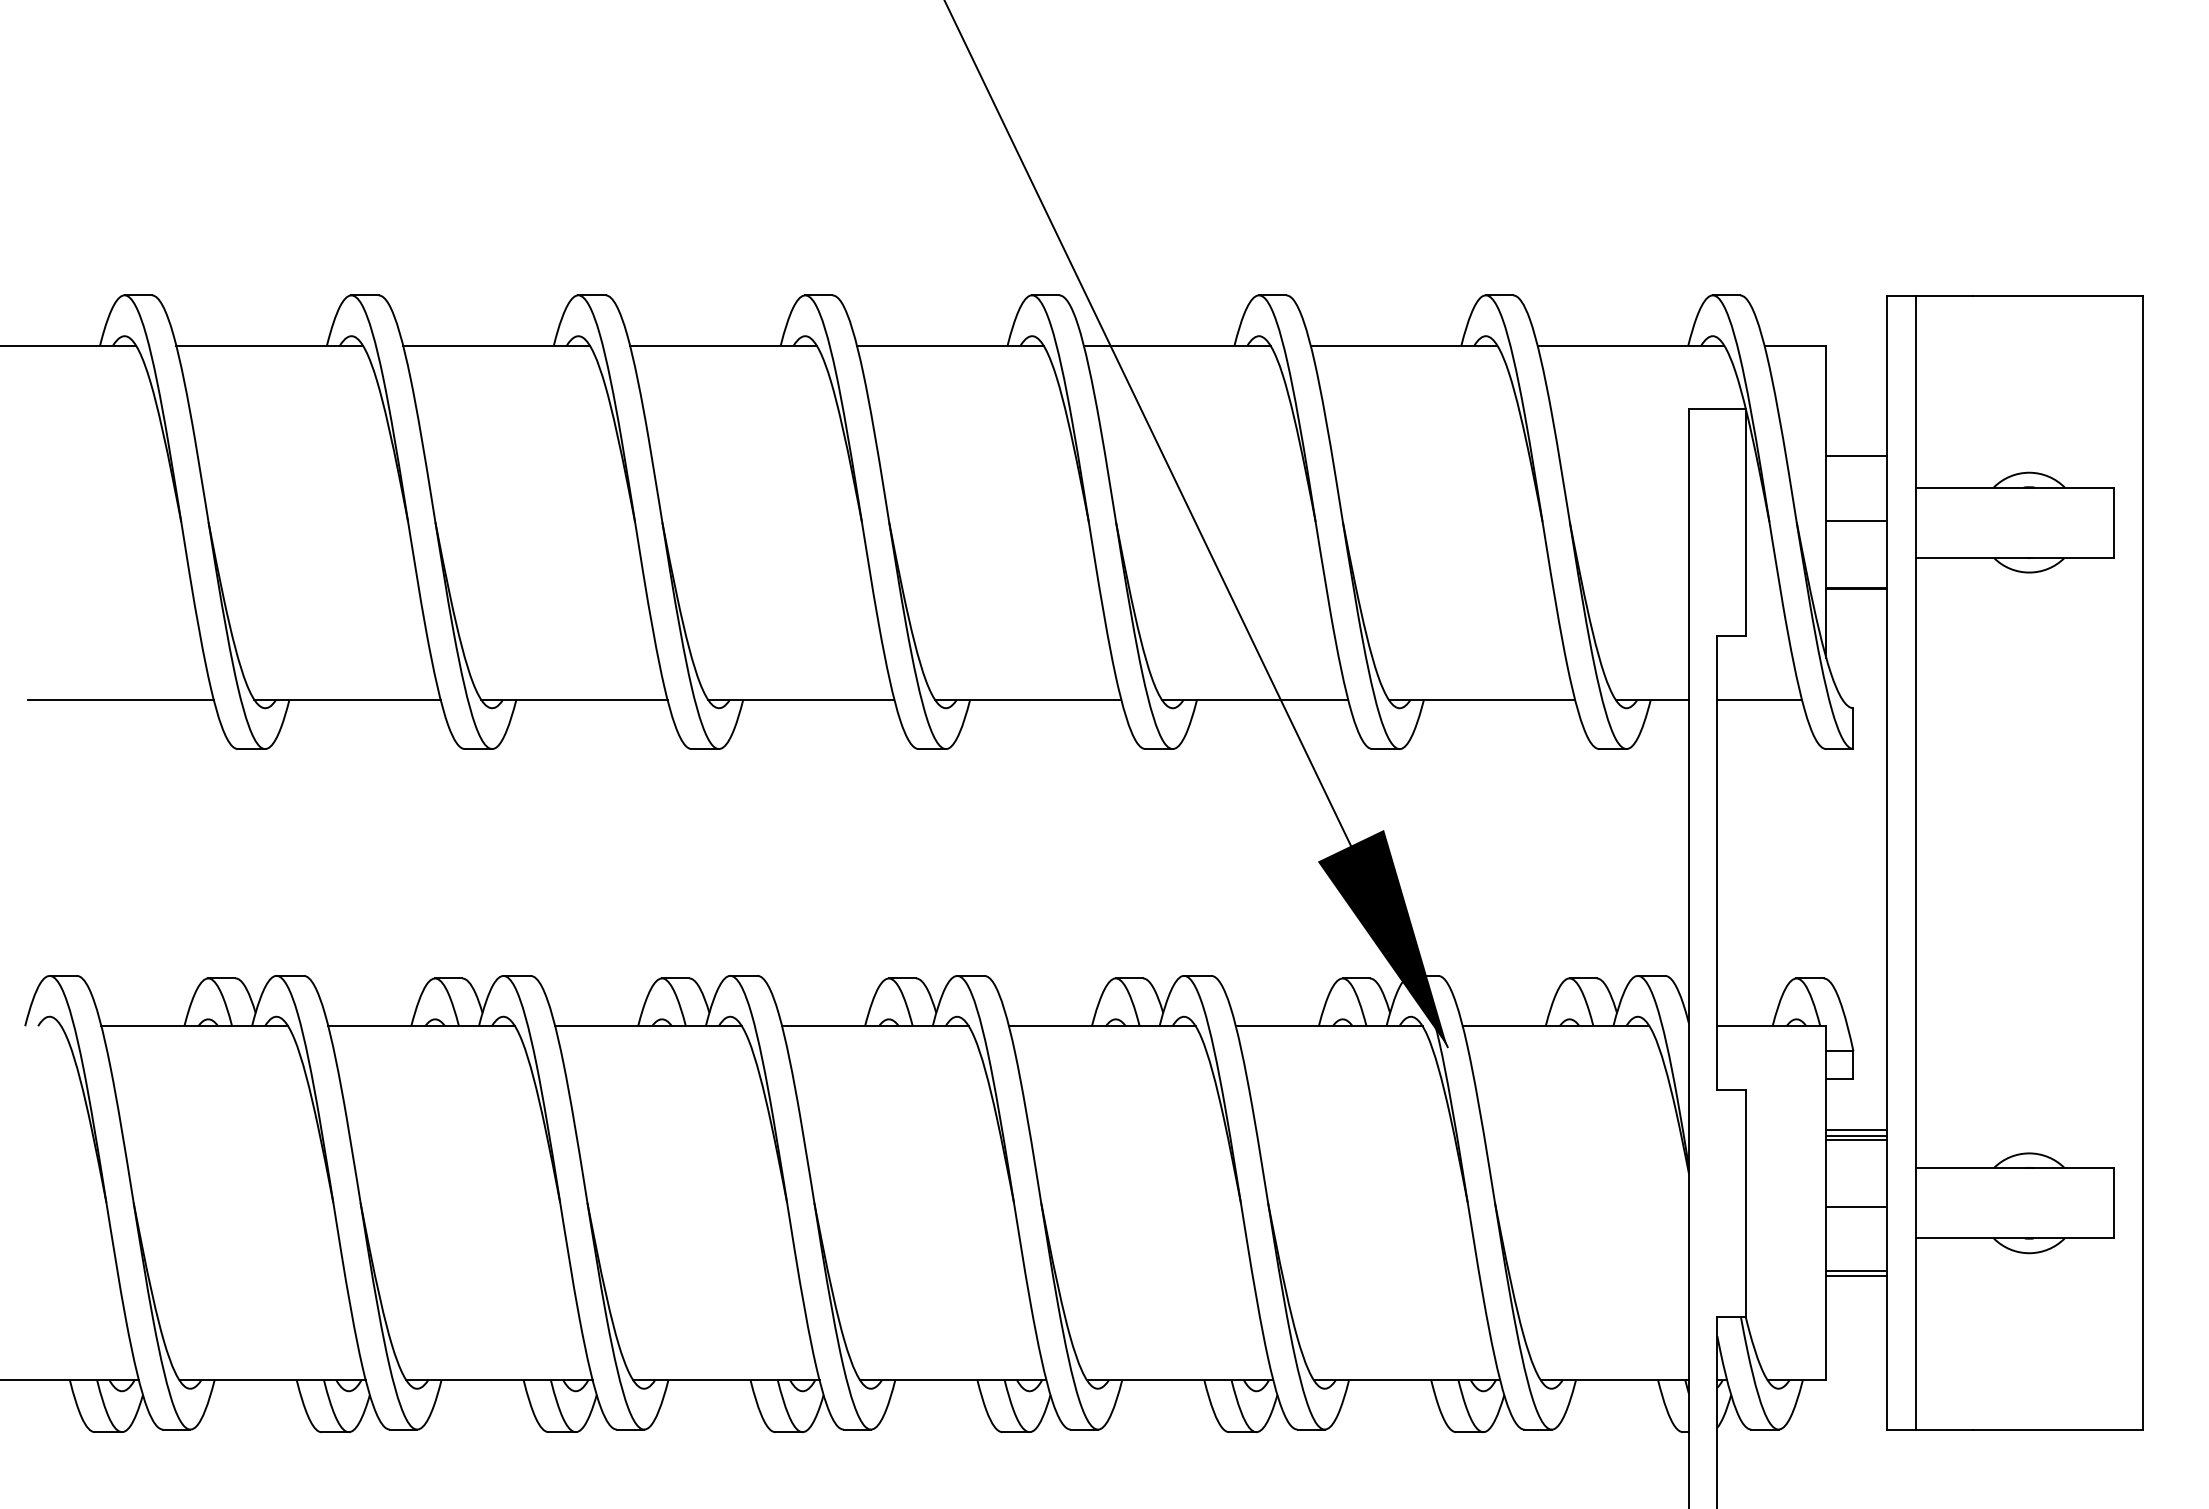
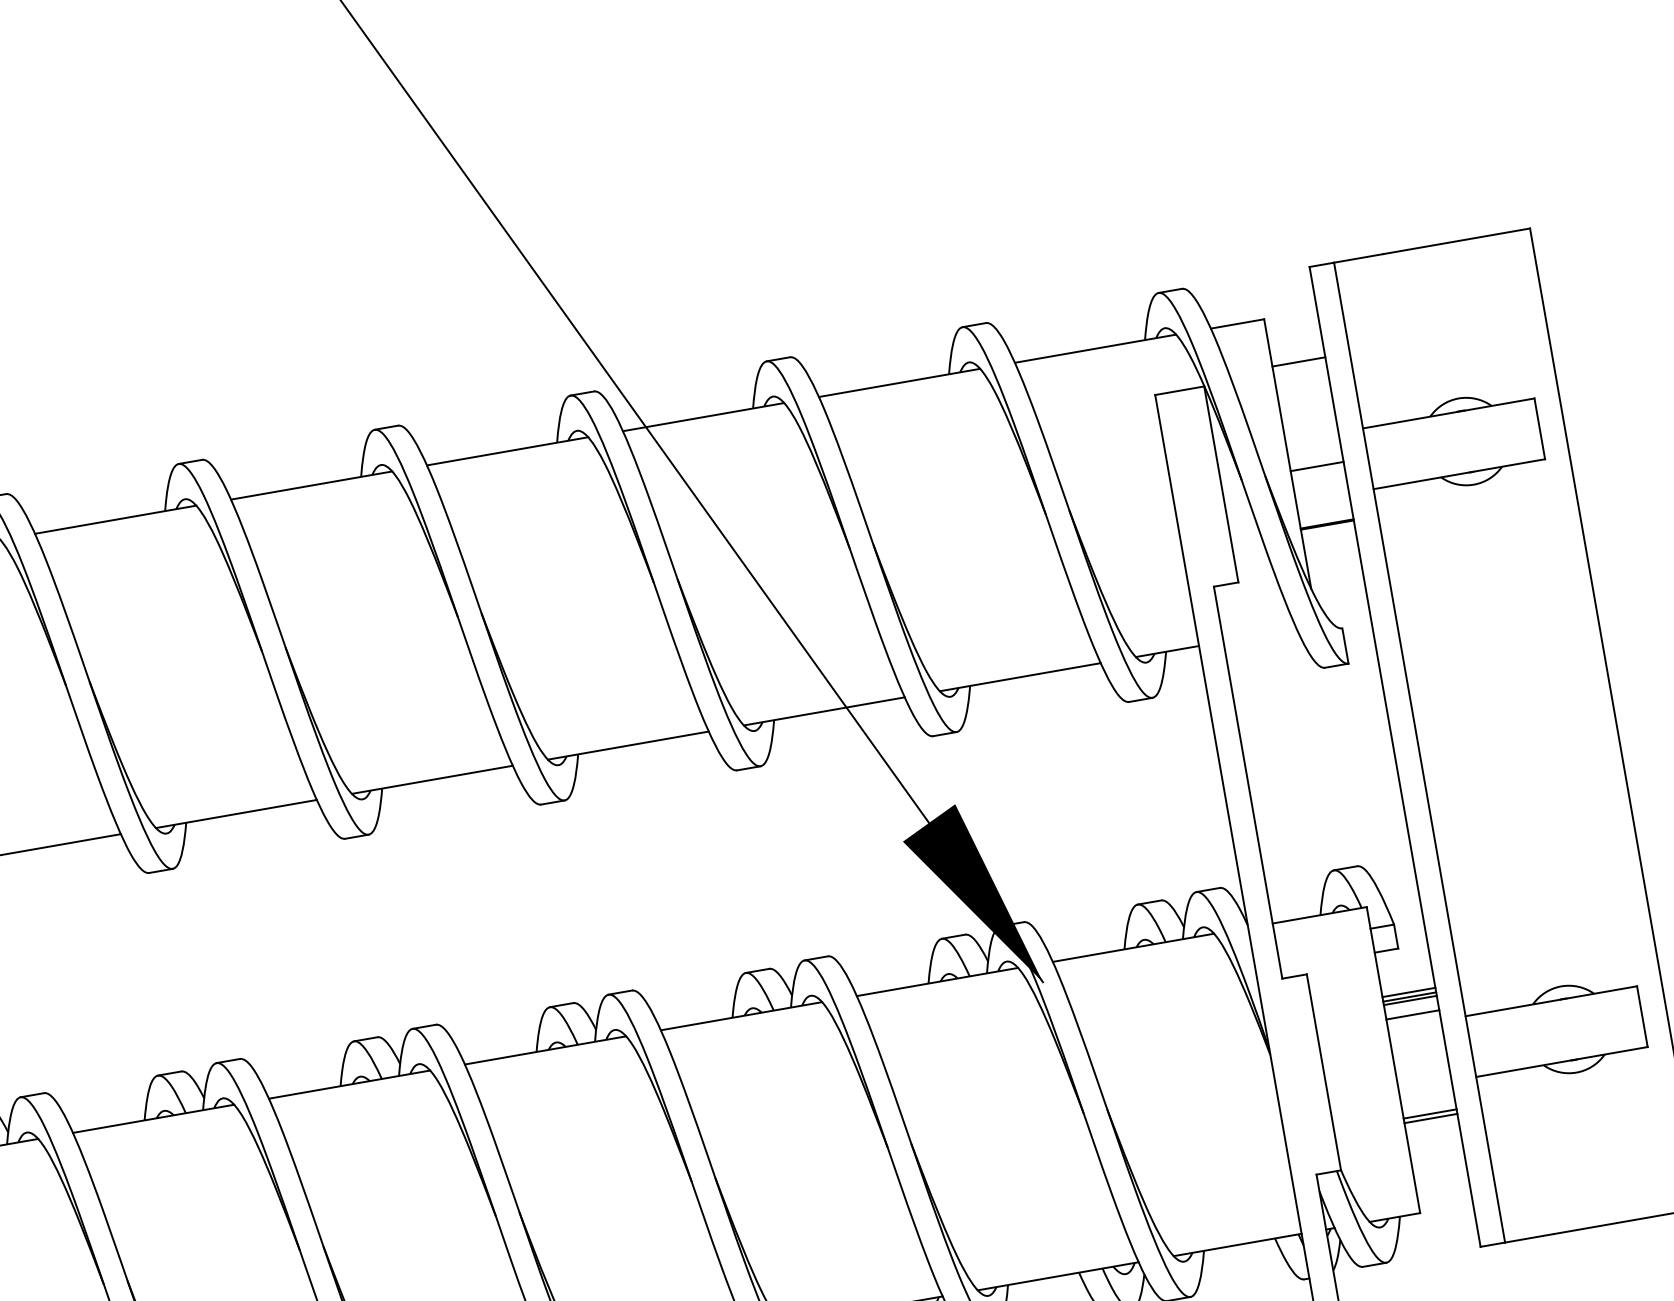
line: (1856, 456) -> (1298, 362), moved
line: (1759, 699) -> (1259, 634), removed
line: (1856, 1207) -> (1412, 1015), moved

